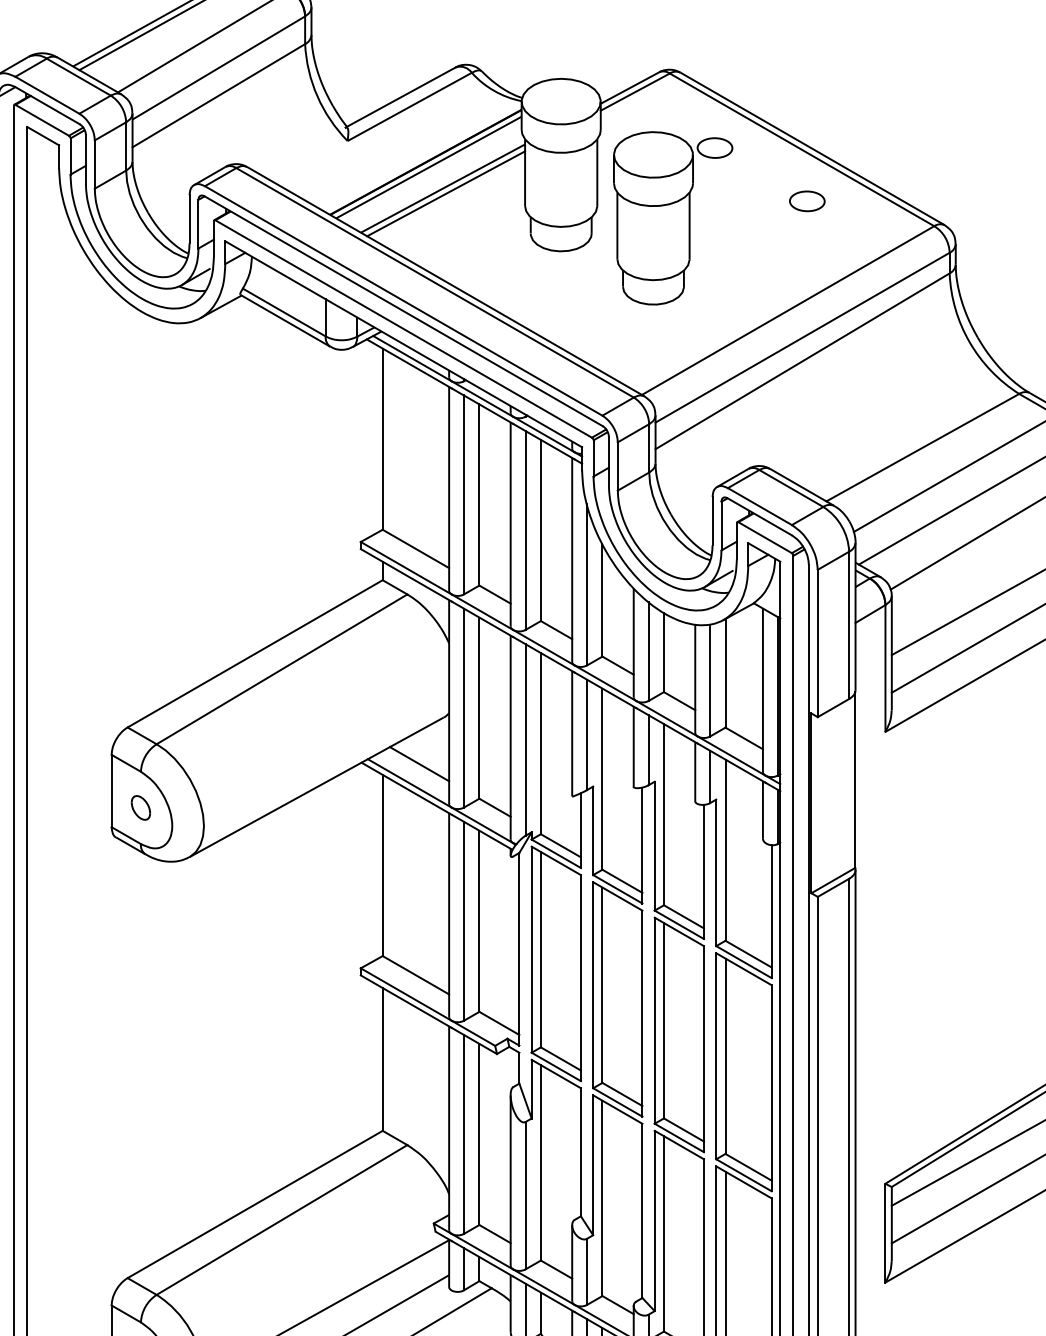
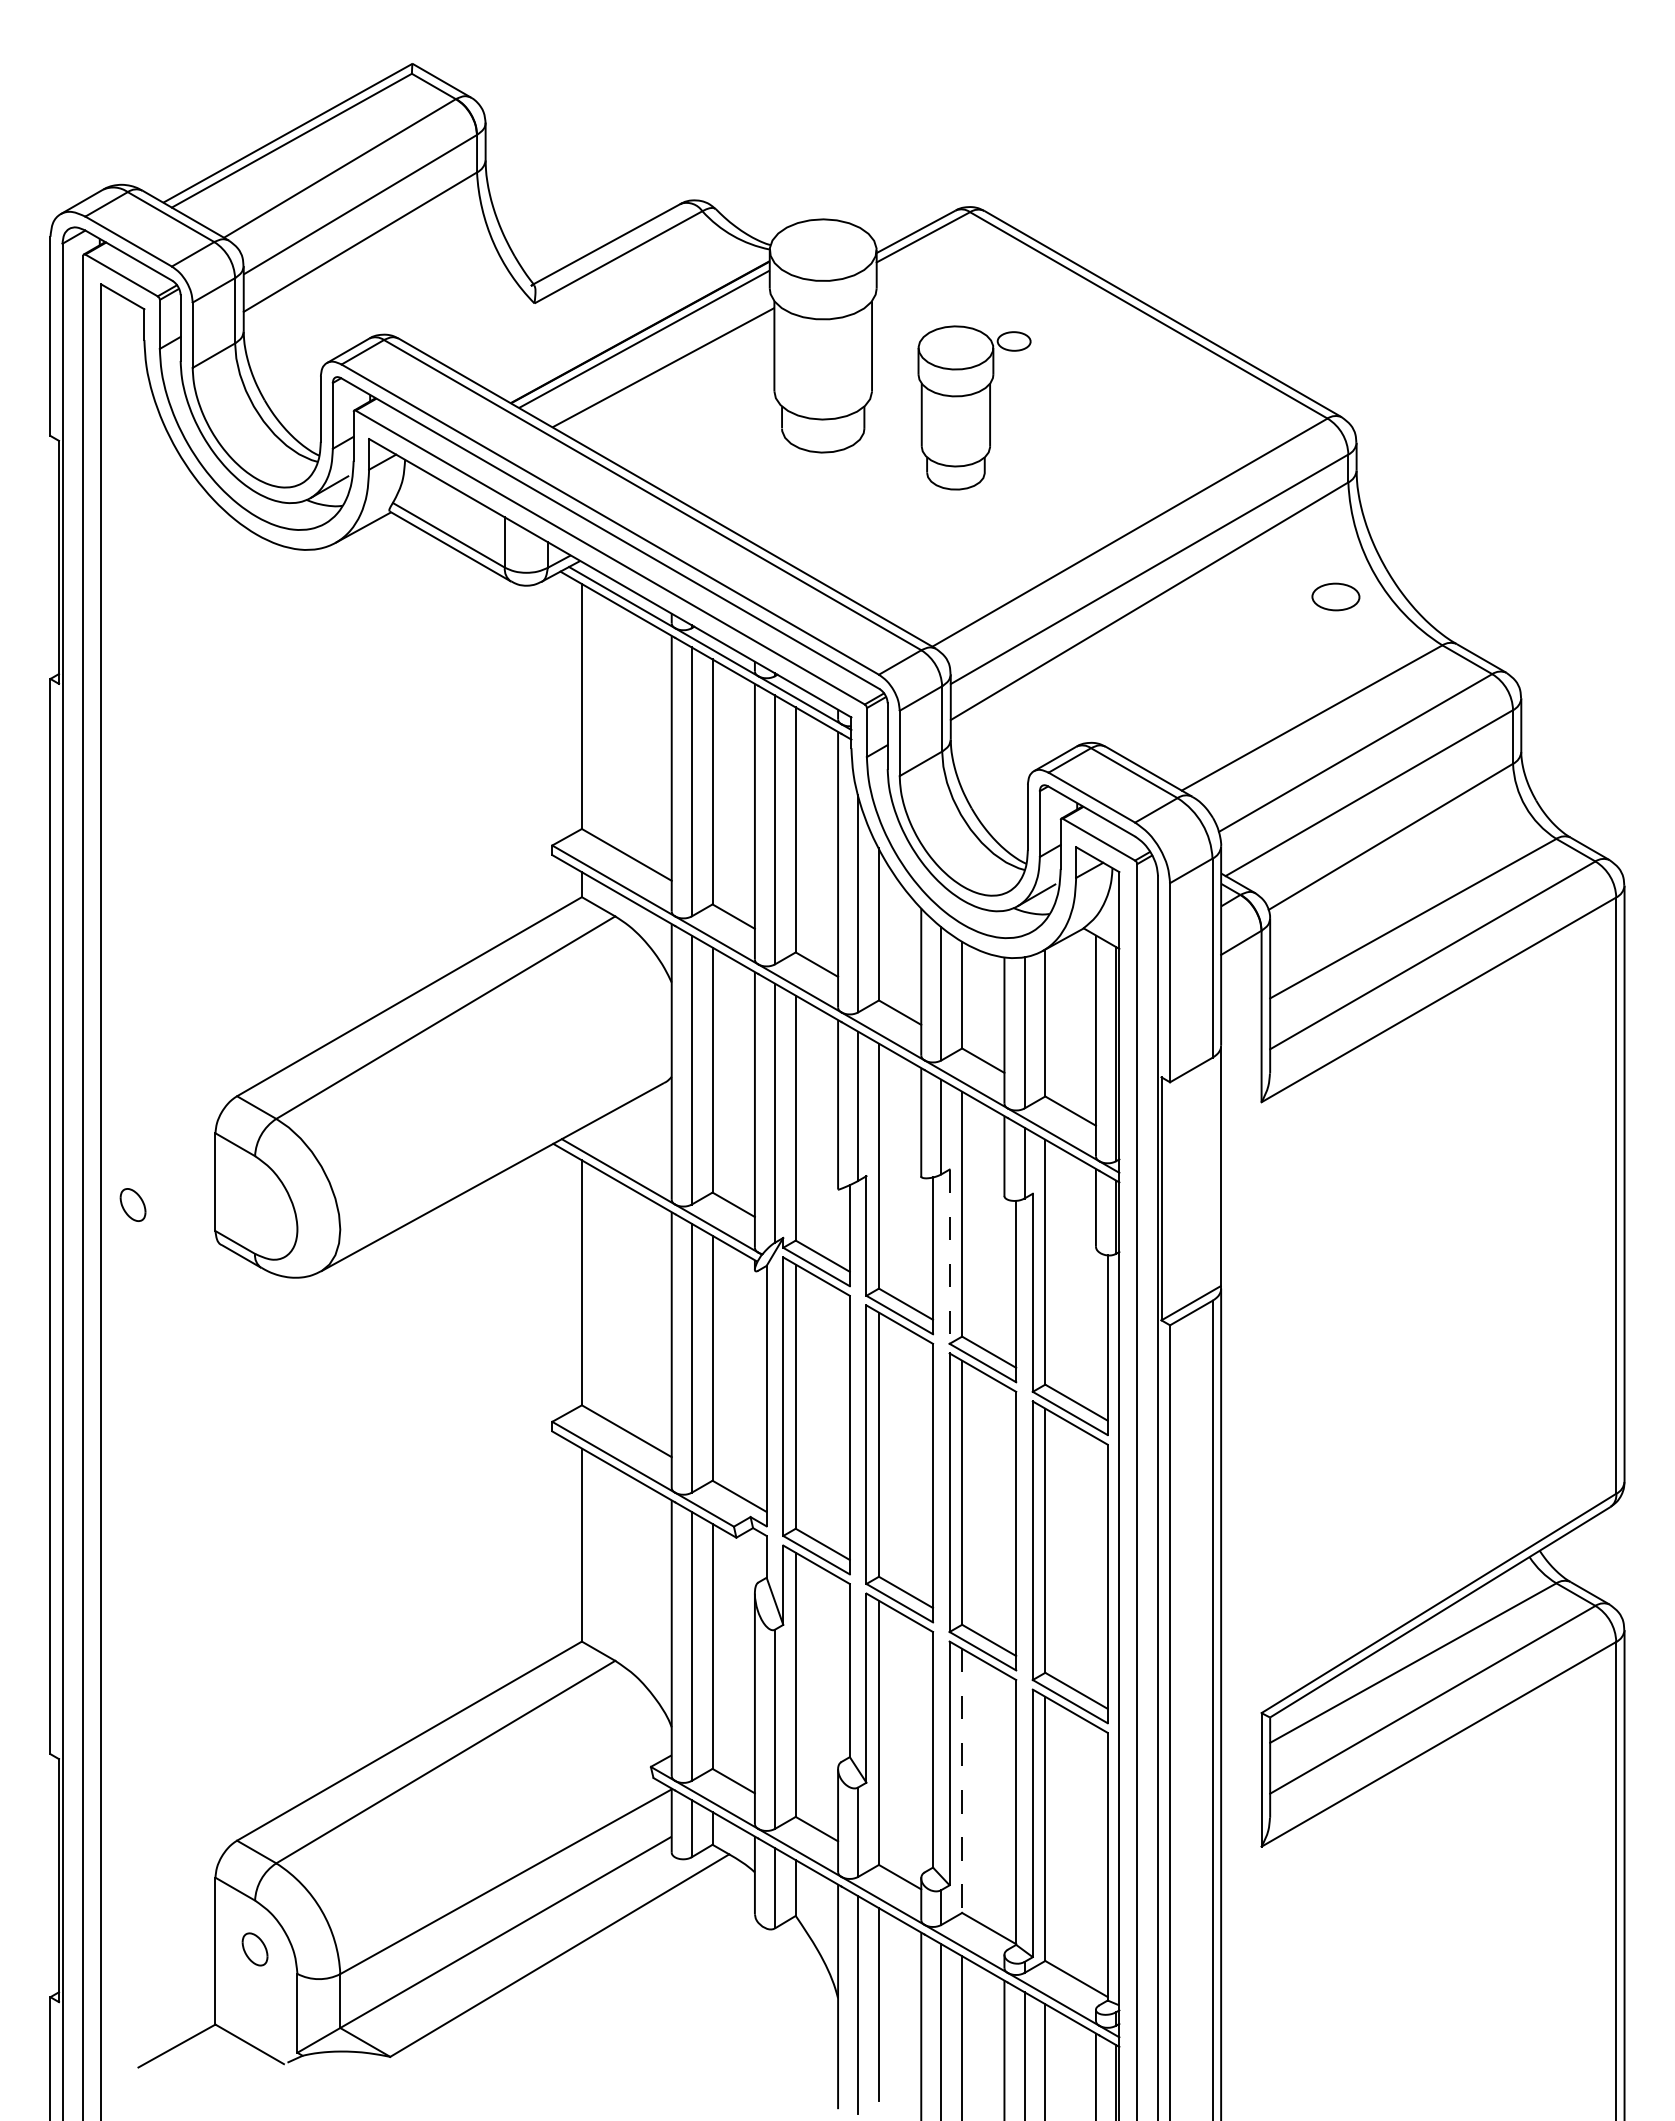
line: (446, 193) -> (667, 374), removed
part: (806, 200) -> (1335, 596), moved
part: (673, 218) -> (974, 407), size x0.7
line: (419, 763) -> (631, 1145), removed
part: (140, 807) -> (132, 1204), moved
line: (654, 846) -> (949, 1257), solid -> dashed
line: (664, 1234) -> (962, 1781), solid -> dashed

